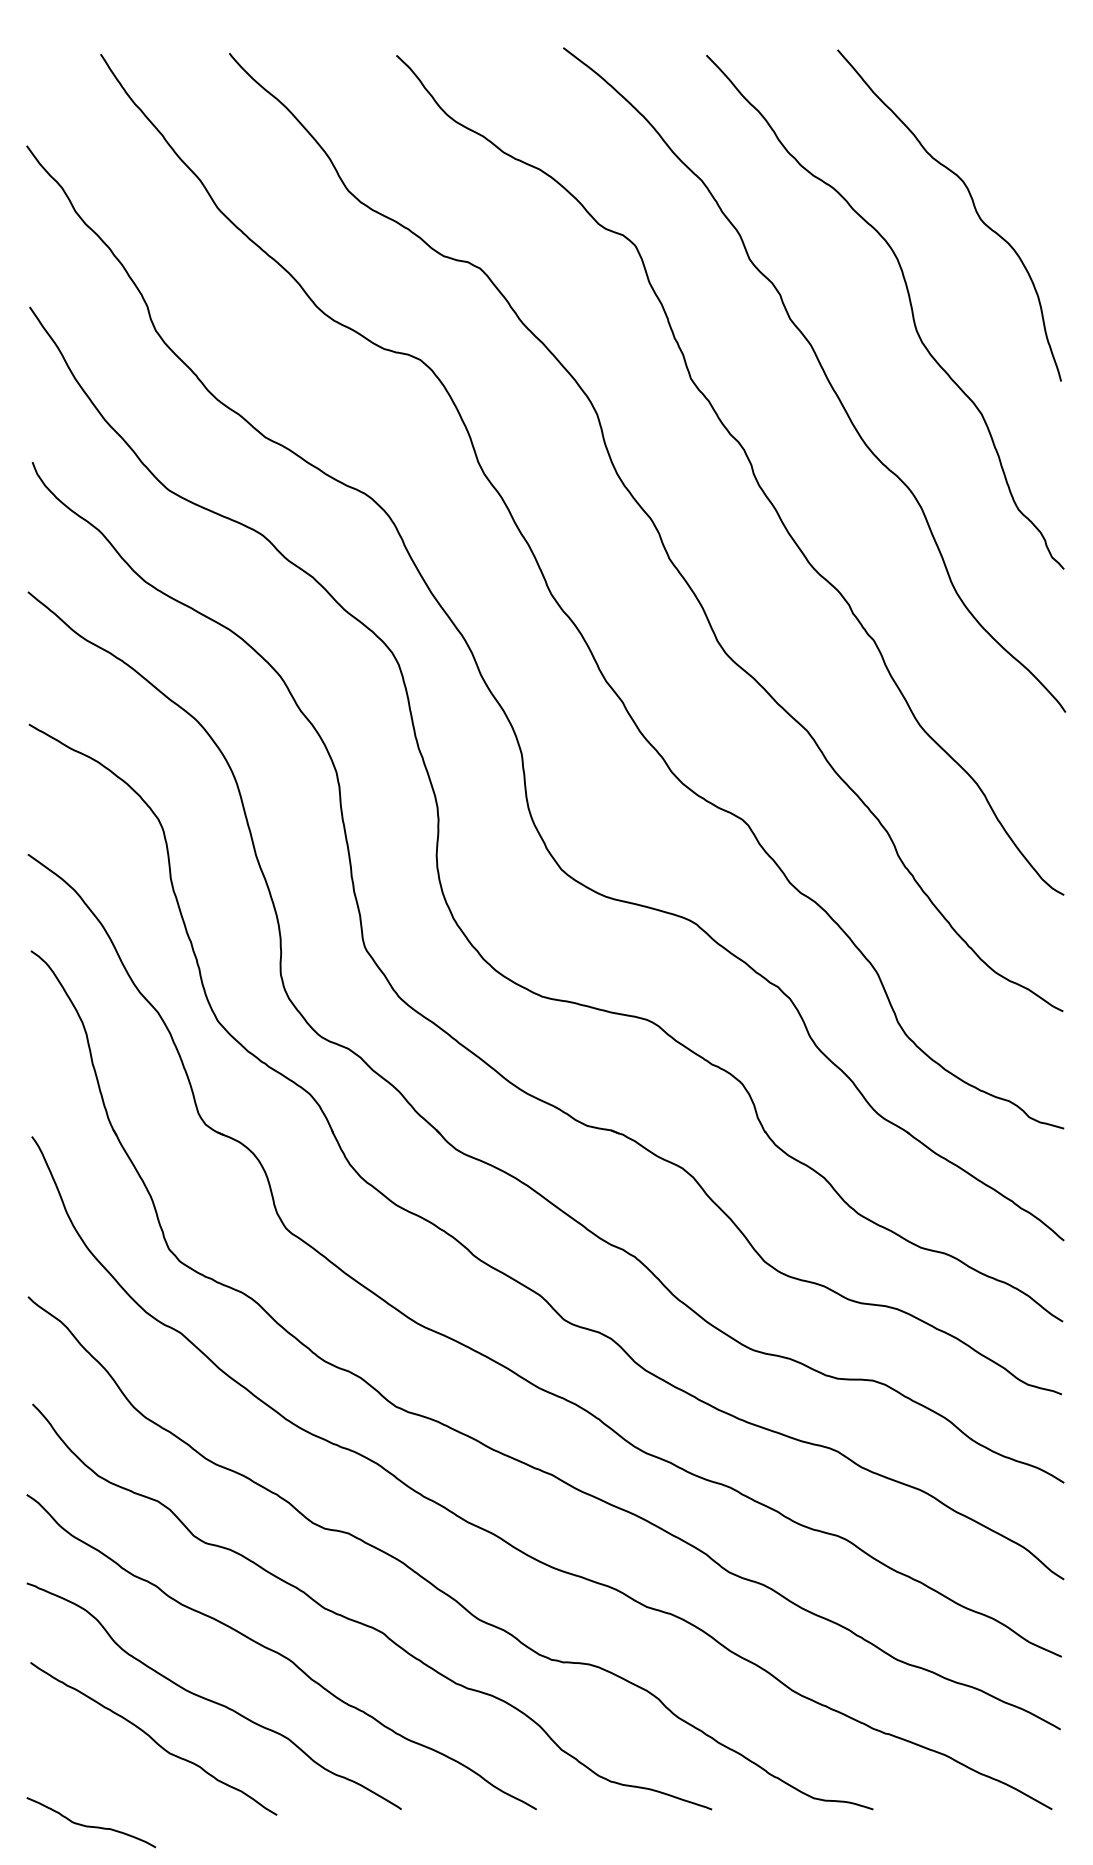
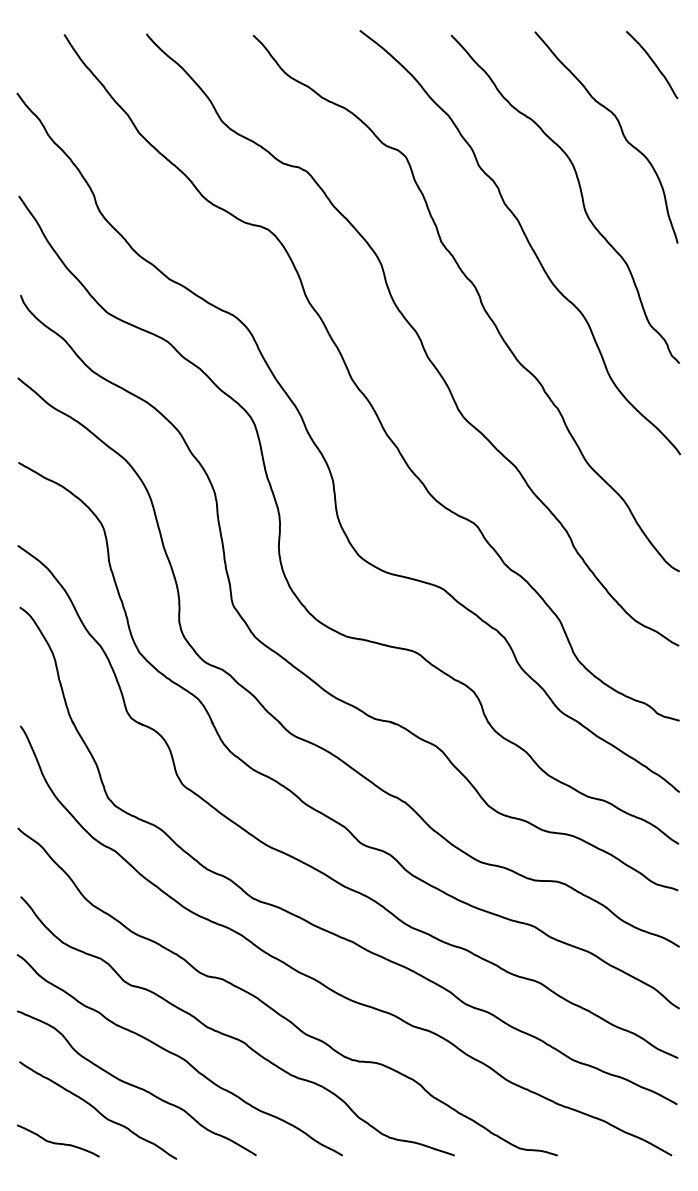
curve: (1024, 102) -> (654, 65), added
curve: (91, 1824) -> (58, 1142), moved

